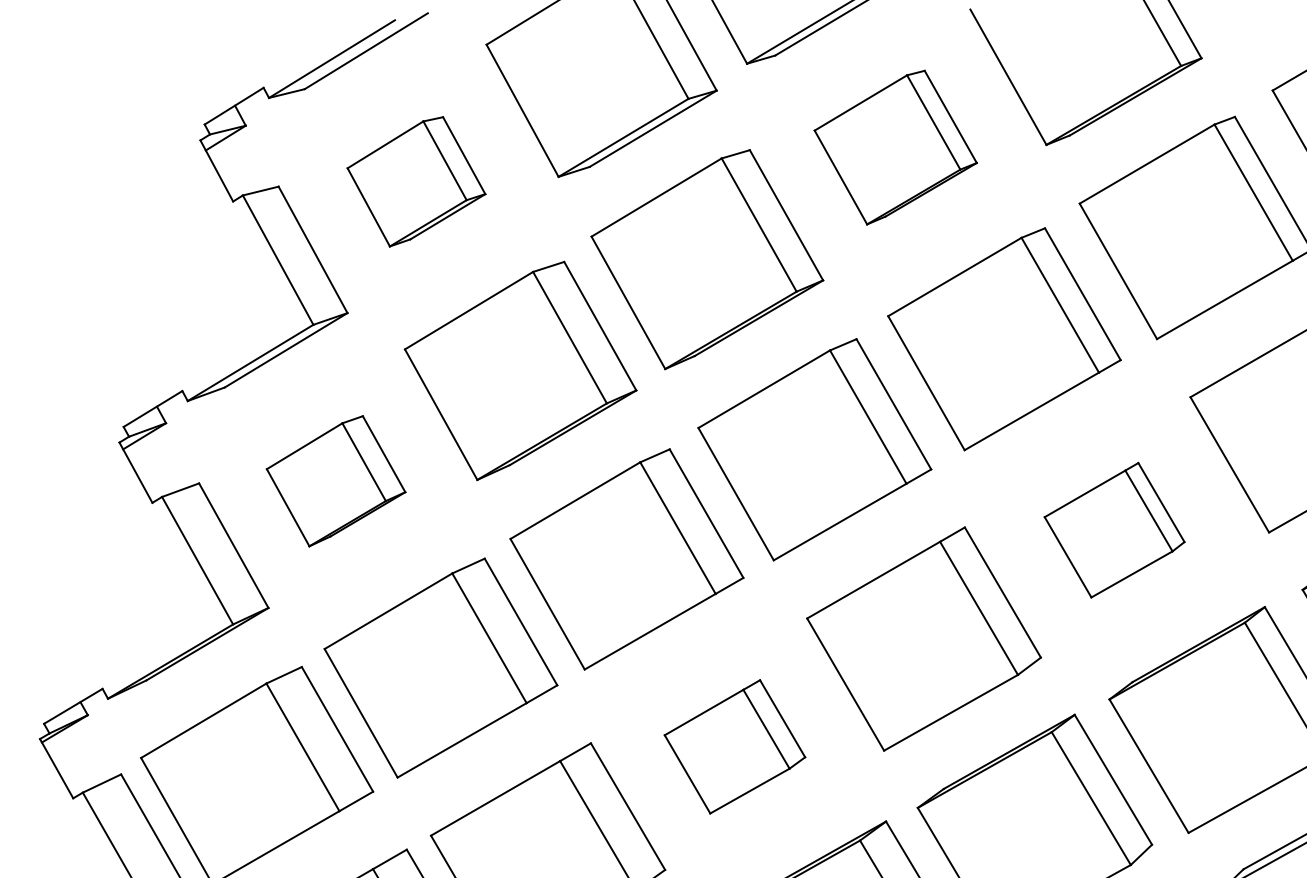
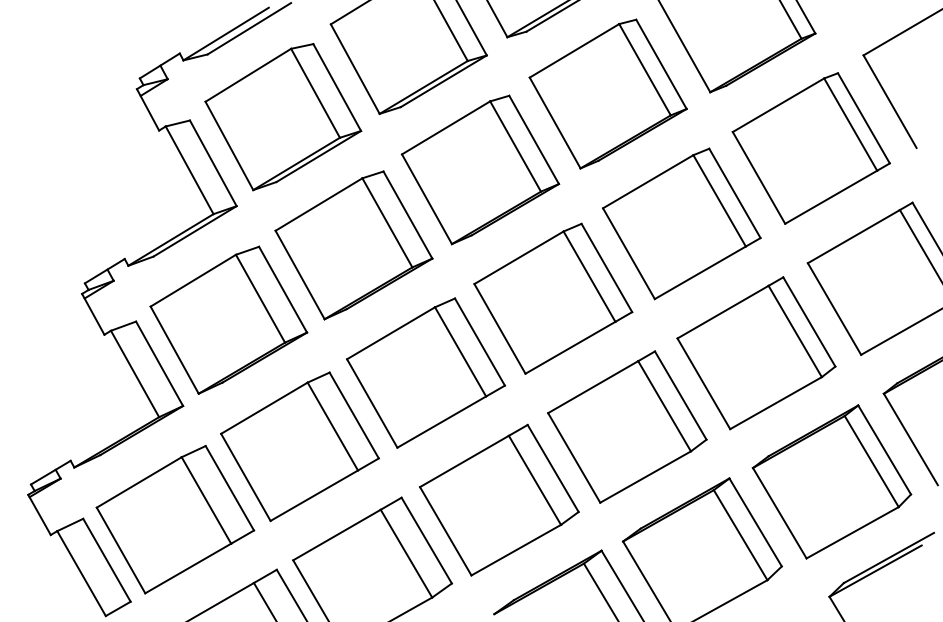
part: (894, 146) -> (607, 93), size x1.43
part: (416, 182) -> (283, 117), size x1.67
part: (335, 480) -> (228, 319), size x1.67
part: (1114, 530) -> (756, 353), size x1.67
part: (733, 745) -> (498, 499), size x1.67

